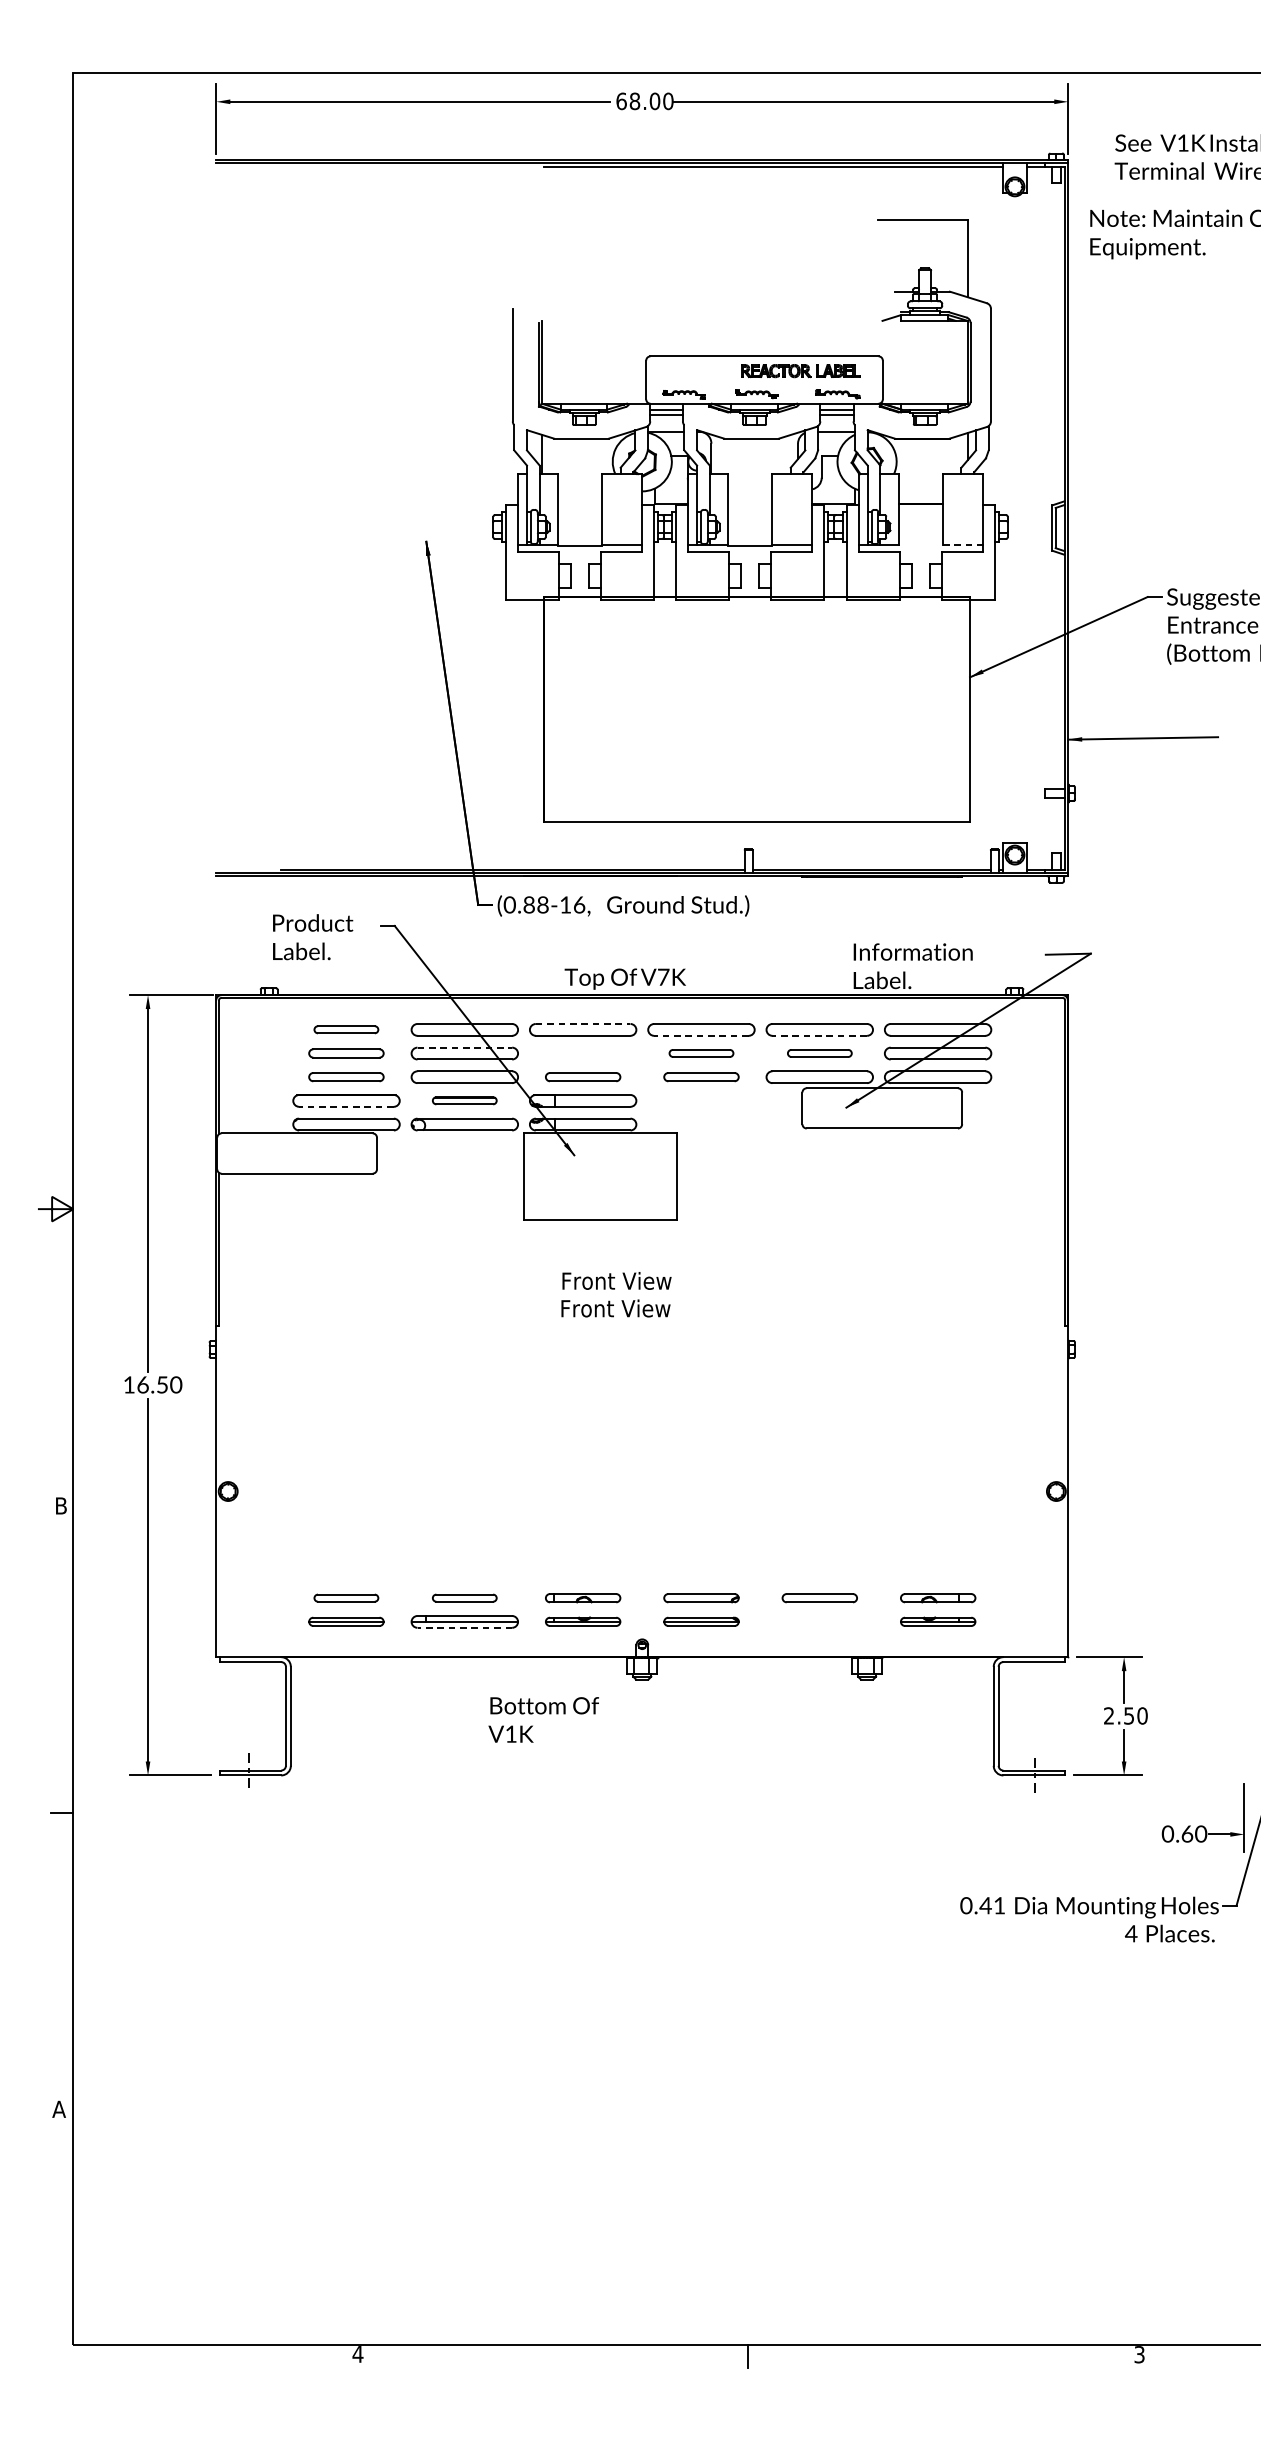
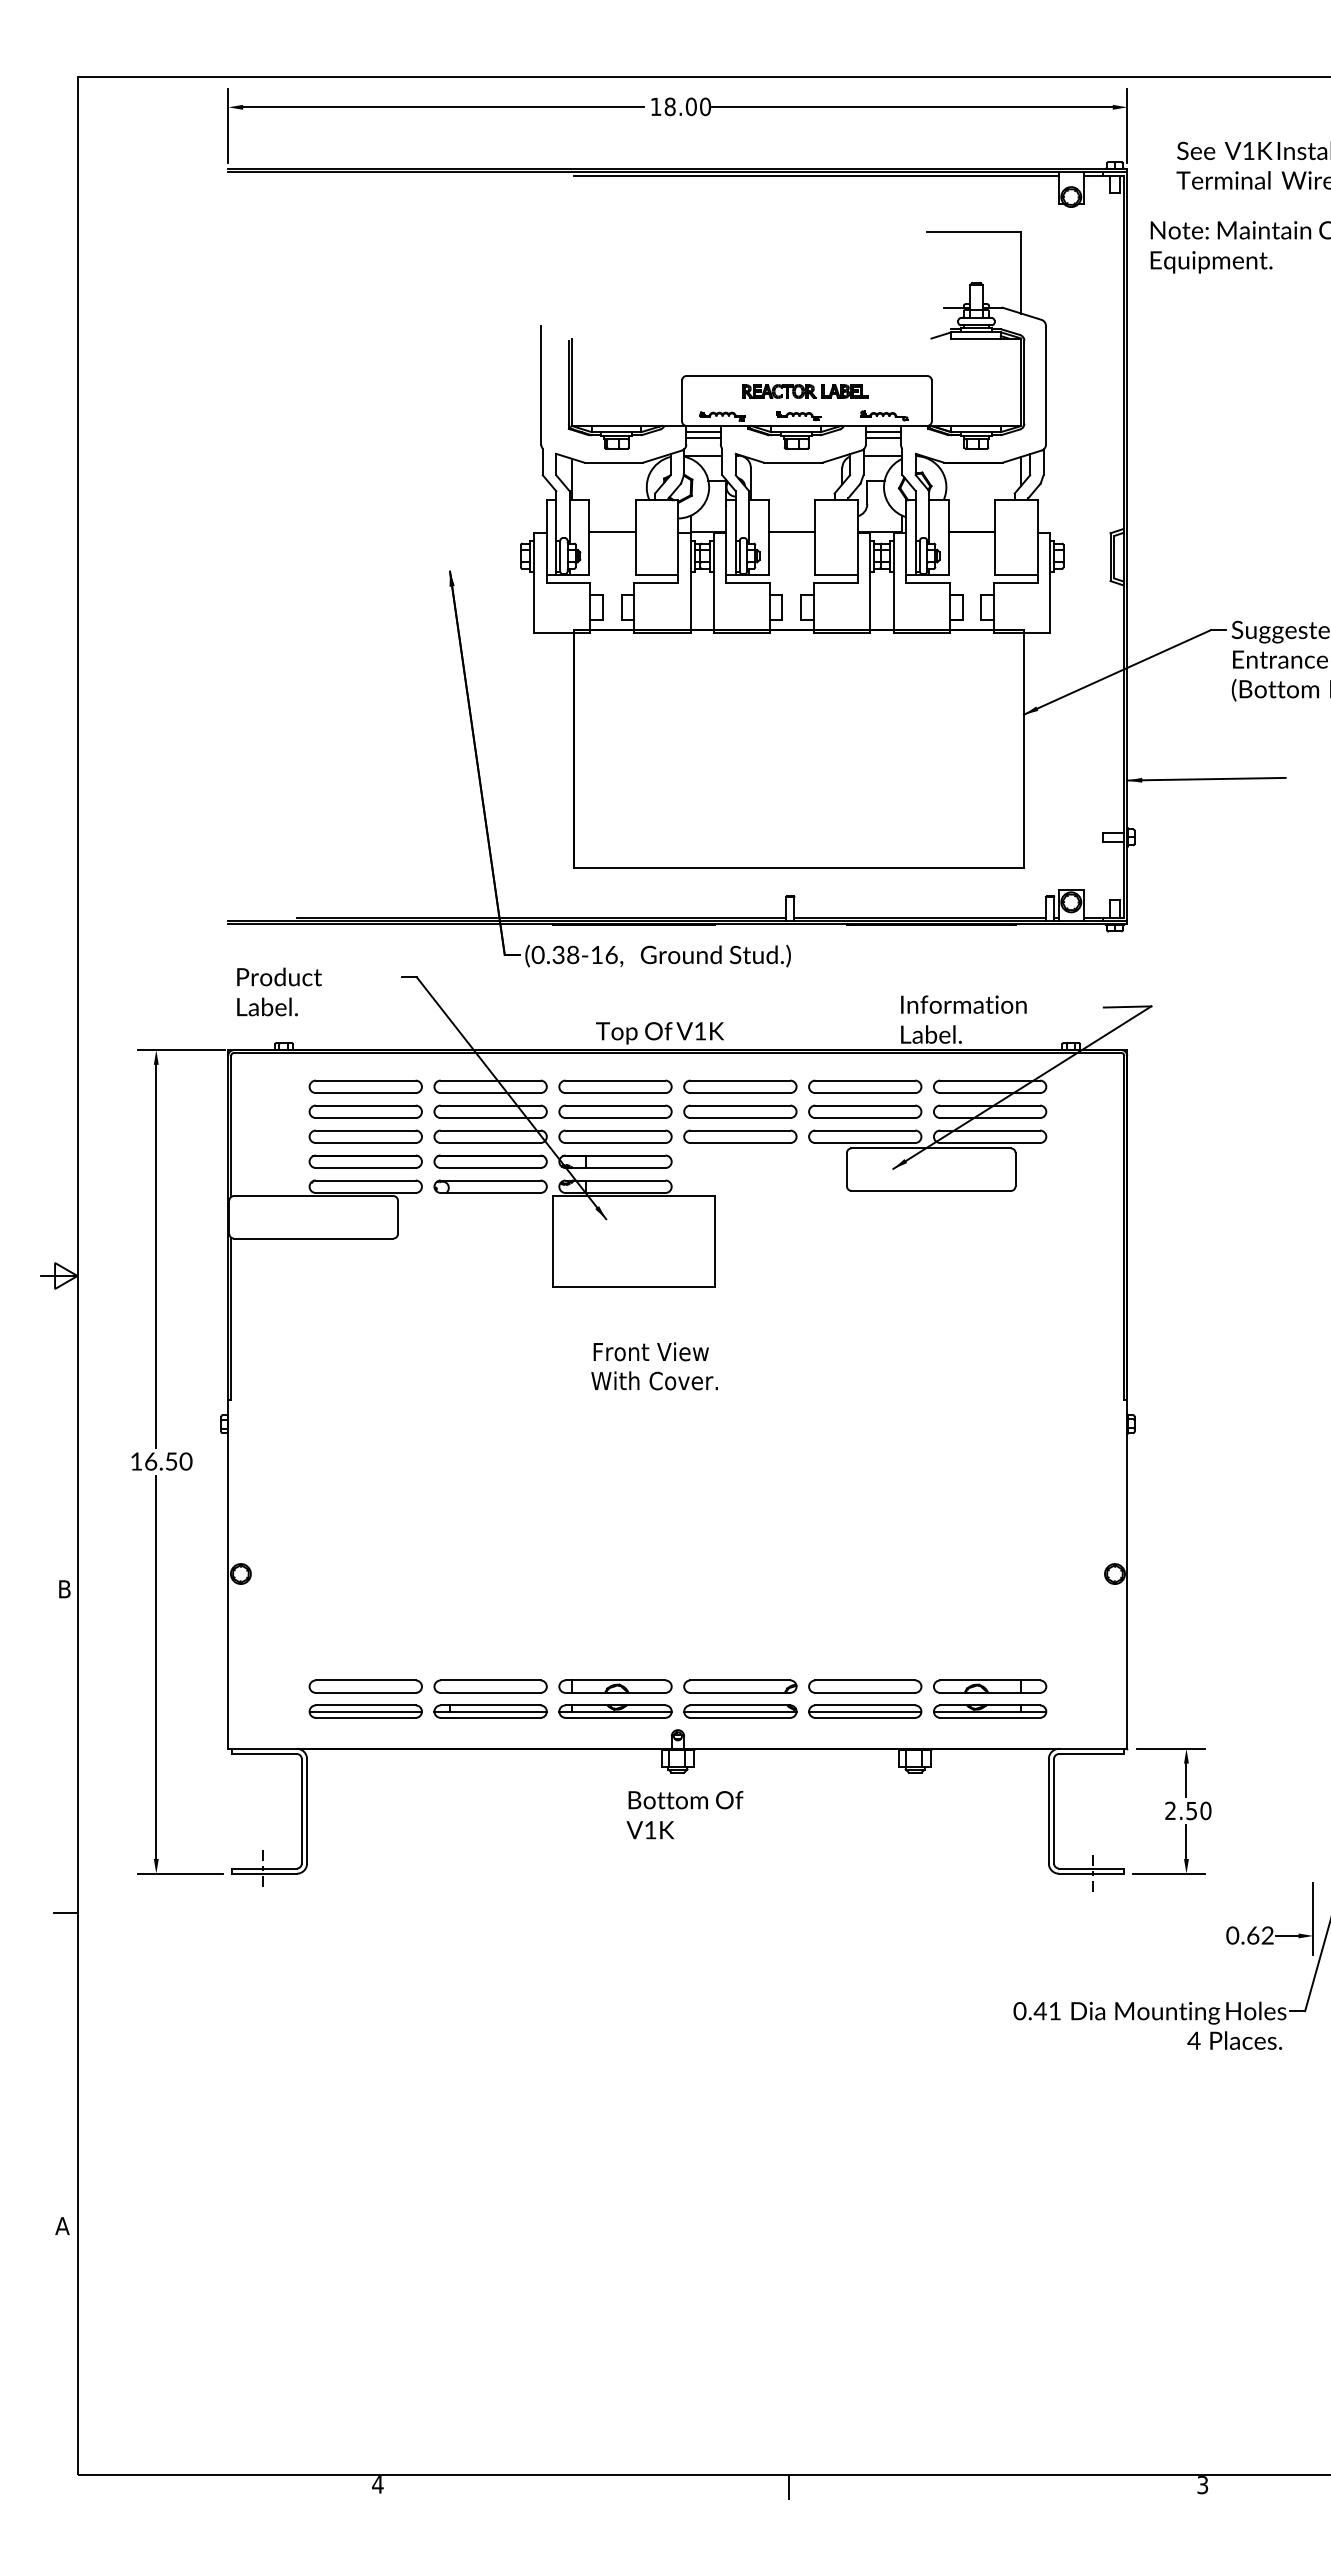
text: (621, 101) -> (655, 106), 68.00 -> 18.00
part: (801, 371) -> (805, 391), moved
line: (963, 545) -> (1016, 575), dashed -> solid
line: (580, 546) -> (612, 532), moved
line: (749, 546) -> (791, 532), moved
text: (529, 904) -> (558, 954), (0.88-16, -> (0.38-16,
text: (313, 936) -> (279, 991), moved
text: (663, 977) -> (700, 1031), V7K -> V1K
line: (583, 1023) -> (615, 1080), dashed -> solid
part: (346, 1029) -> (365, 1086), size x1.67
line: (701, 1036) -> (740, 1093), dashed -> solid
line: (820, 1036) -> (865, 1093), dashed -> solid
line: (464, 1047) -> (490, 1105), dashed -> solid
part: (346, 1053) -> (365, 1111), size x1.43
part: (583, 1053) -> (615, 1111), added
part: (701, 1053) -> (740, 1111), size x1.67
part: (820, 1053) -> (865, 1111), size x1.67
part: (346, 1076) -> (365, 1136), size x1.43
part: (583, 1076) -> (615, 1136), size x1.43
part: (701, 1076) -> (740, 1136), size x1.43
part: (464, 1100) -> (490, 1161), size x1.67
line: (346, 1107) -> (365, 1168), dashed -> solid
text: (620, 1308) -> (654, 1380), Front View -> With Cover.
part: (346, 1598) -> (365, 1686), size x1.67
part: (464, 1598) -> (490, 1686), size x1.67
part: (583, 1598) -> (615, 1686), size x1.43
part: (701, 1598) -> (740, 1686), size x1.43
part: (820, 1598) -> (865, 1686), size x1.43
part: (938, 1598) -> (990, 1686), size x1.43
part: (346, 1621) -> (365, 1711), size x1.43
part: (583, 1621) -> (615, 1711), size x1.43
part: (701, 1621) -> (740, 1711), size x1.43
part: (820, 1621) -> (865, 1711), added
part: (938, 1621) -> (990, 1711), size x1.43
line: (464, 1627) -> (490, 1717), dashed -> solid
text: (543, 1720) -> (684, 1815), moved
text: (1200, 1834) -> (1267, 1935), 0.60 -> 0.62

